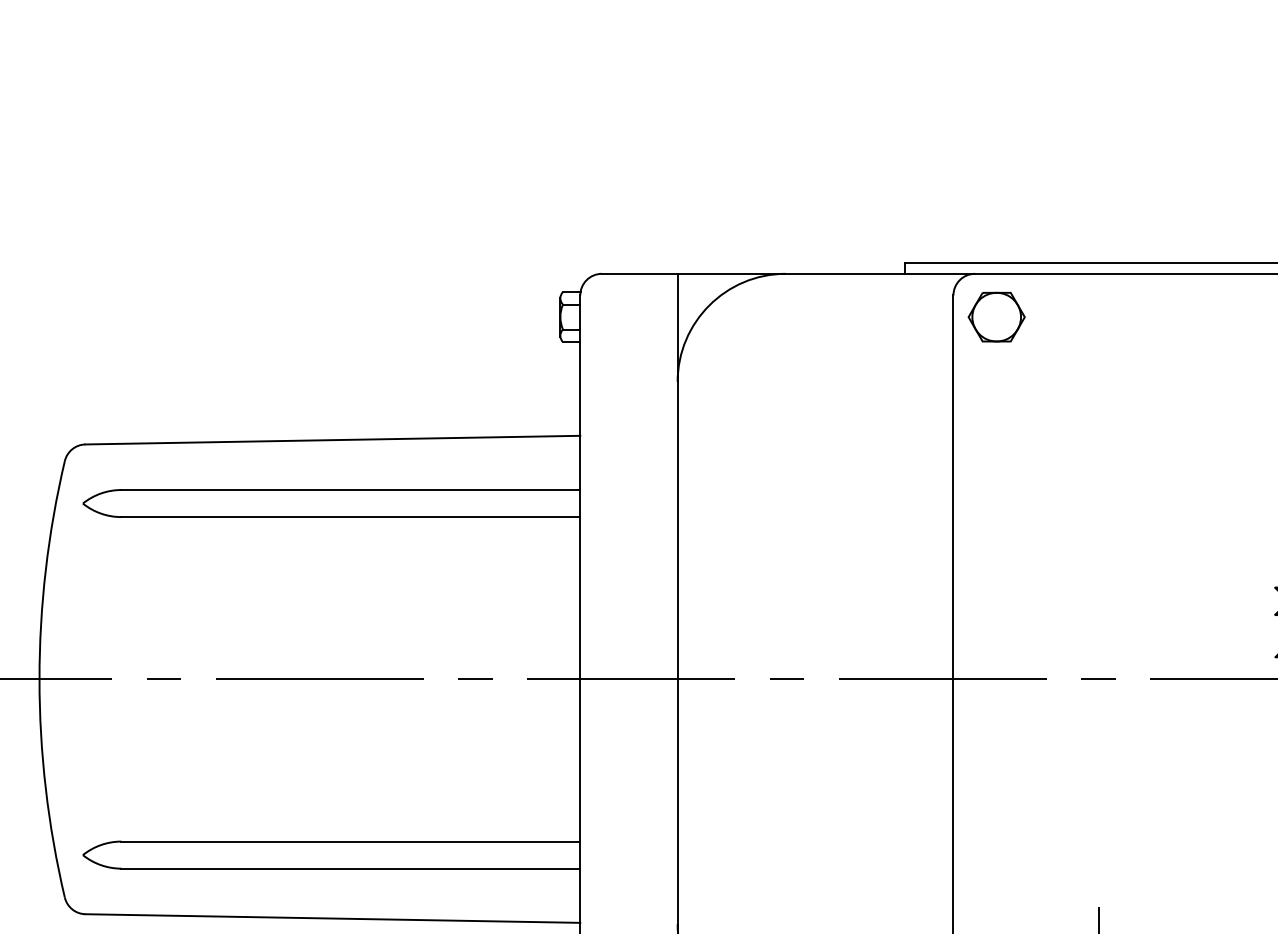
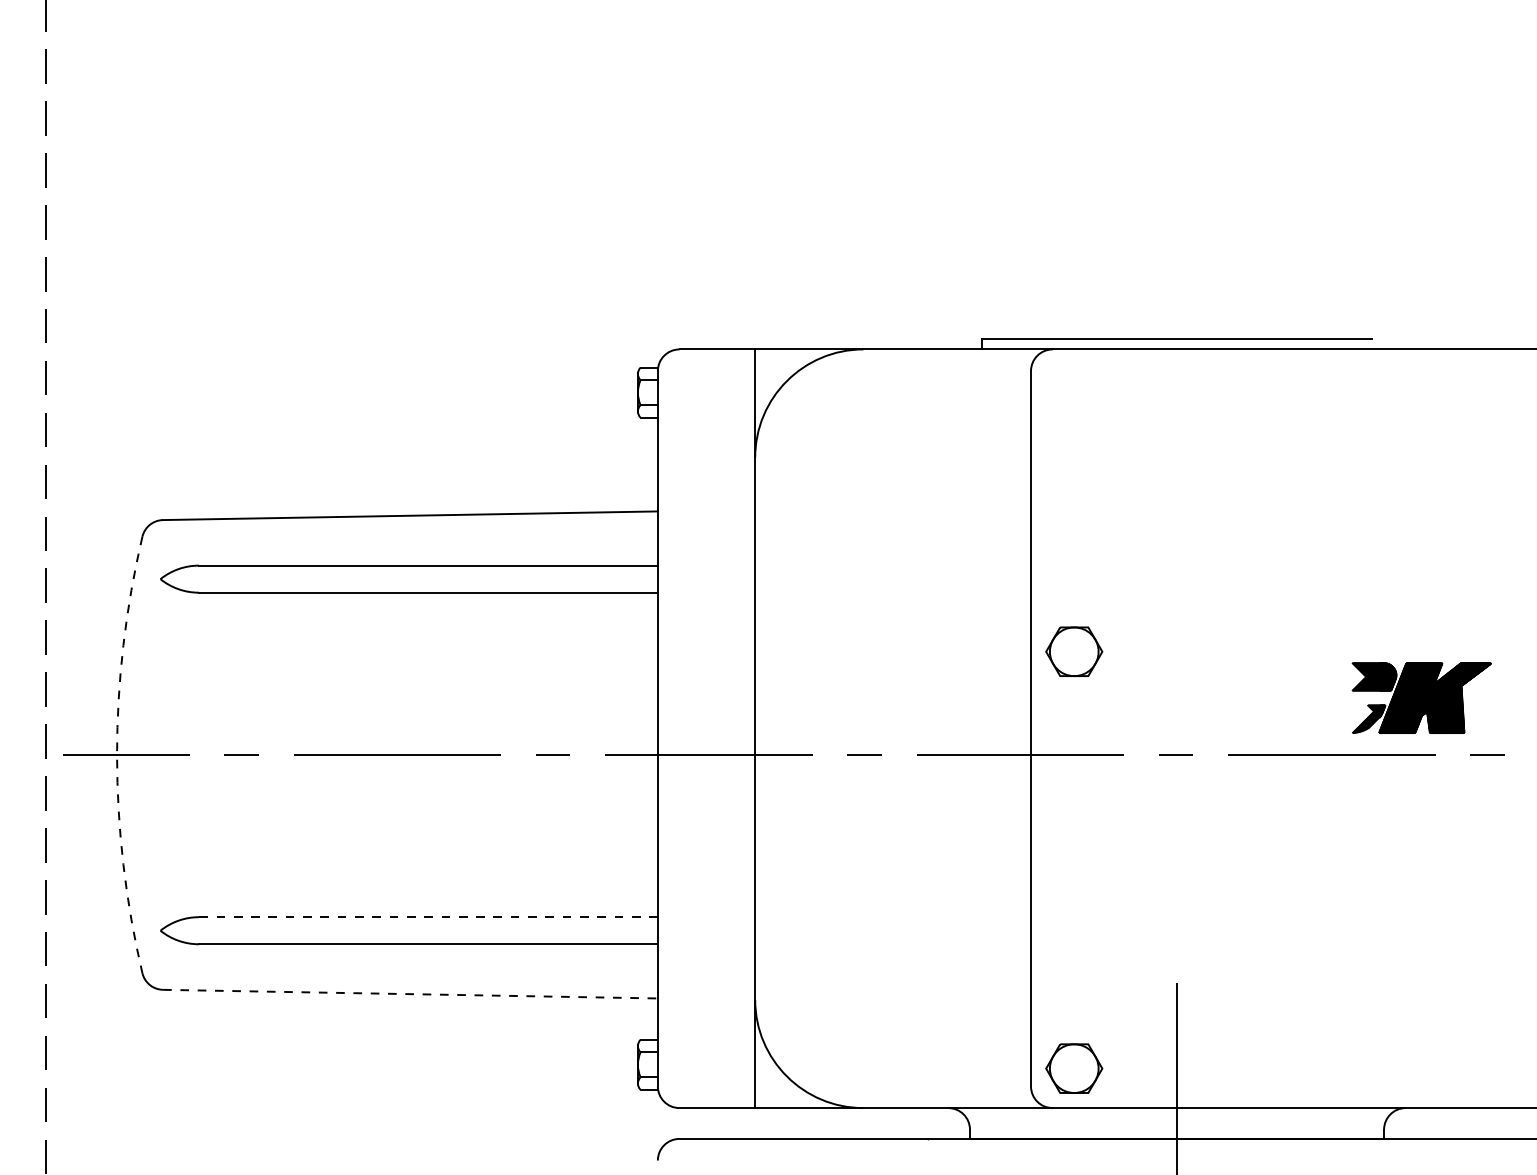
part: (996, 316) -> (1074, 651), moved
arc: (39, 678) -> (117, 754), solid -> dashed
line: (349, 841) -> (427, 917), solid -> dashed
line: (332, 918) -> (410, 994), solid -> dashed

